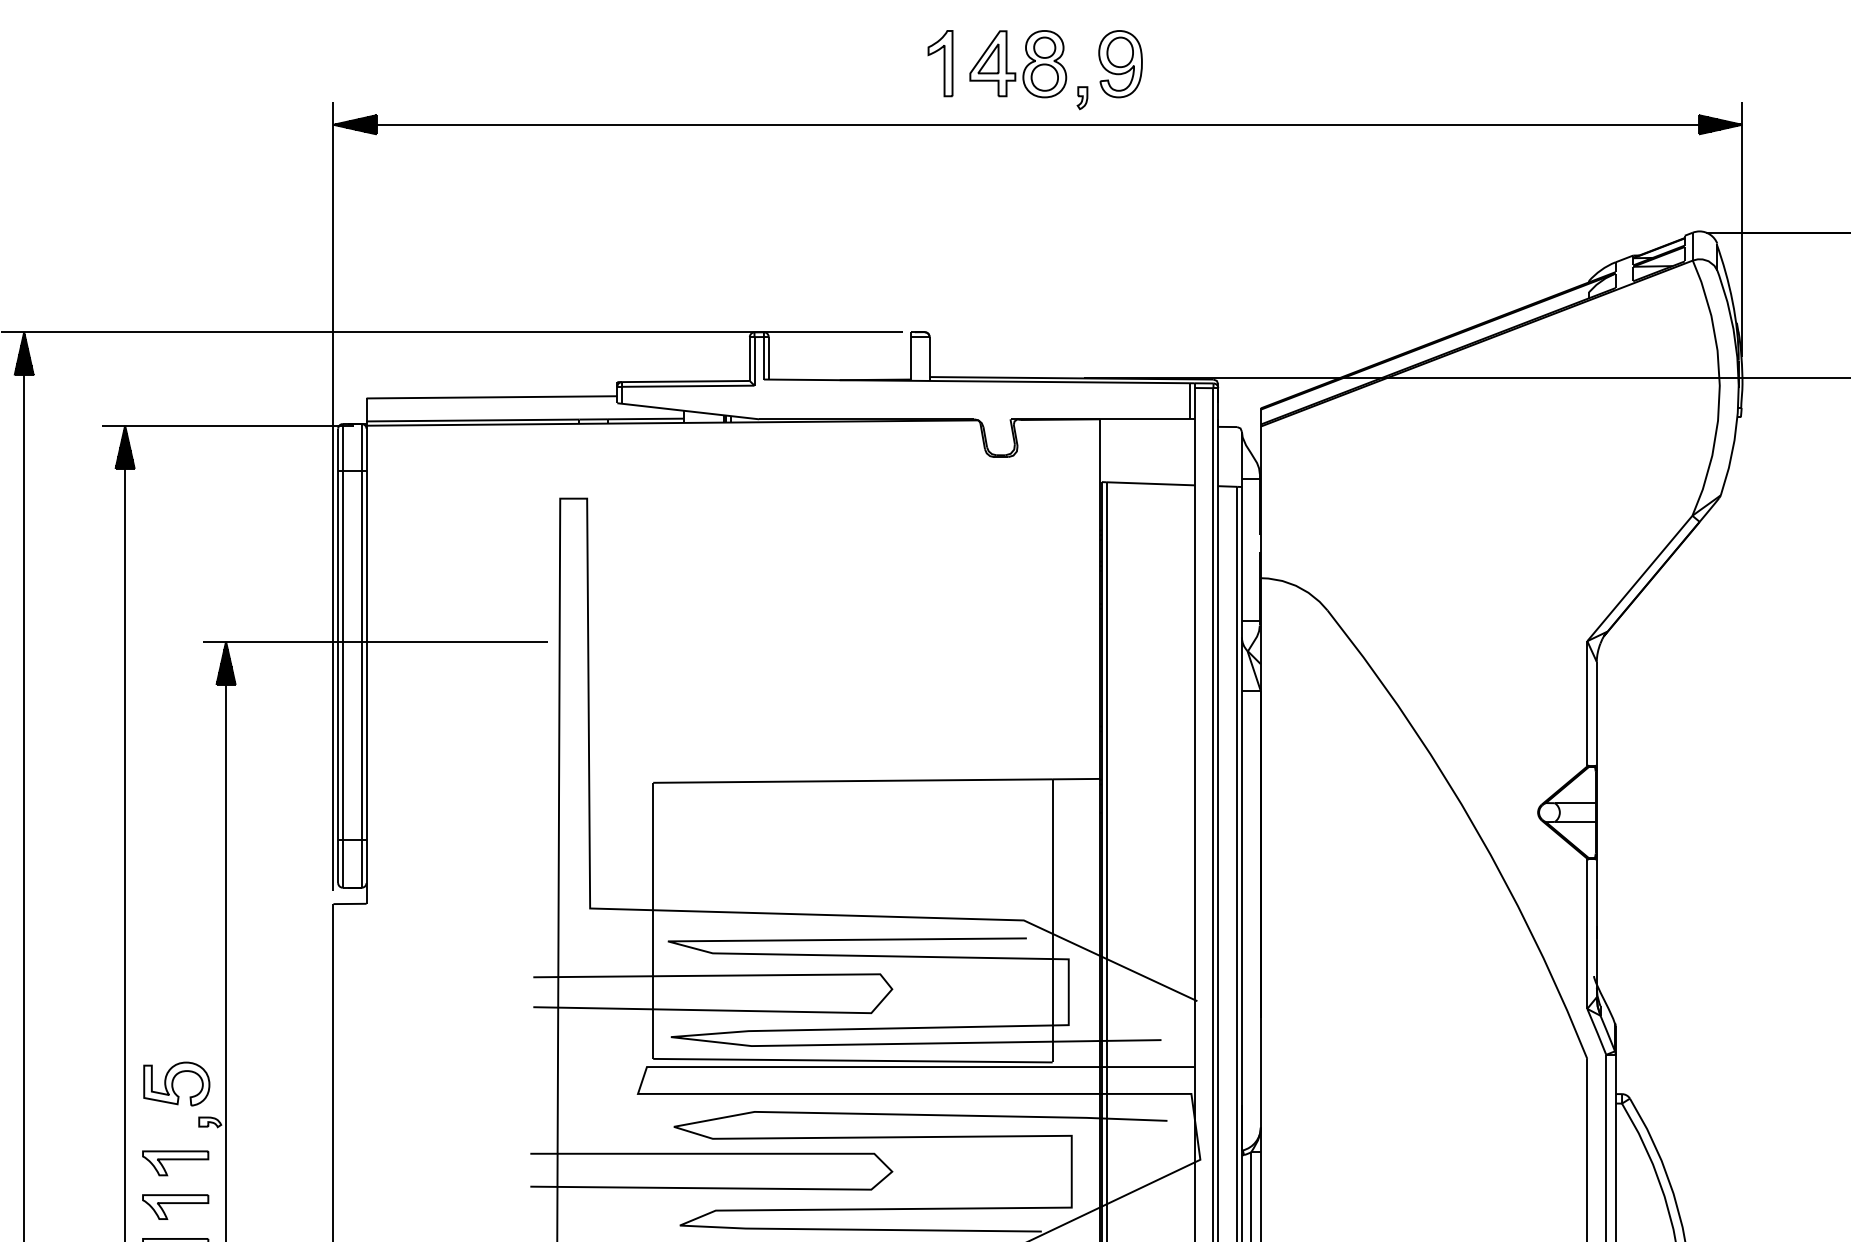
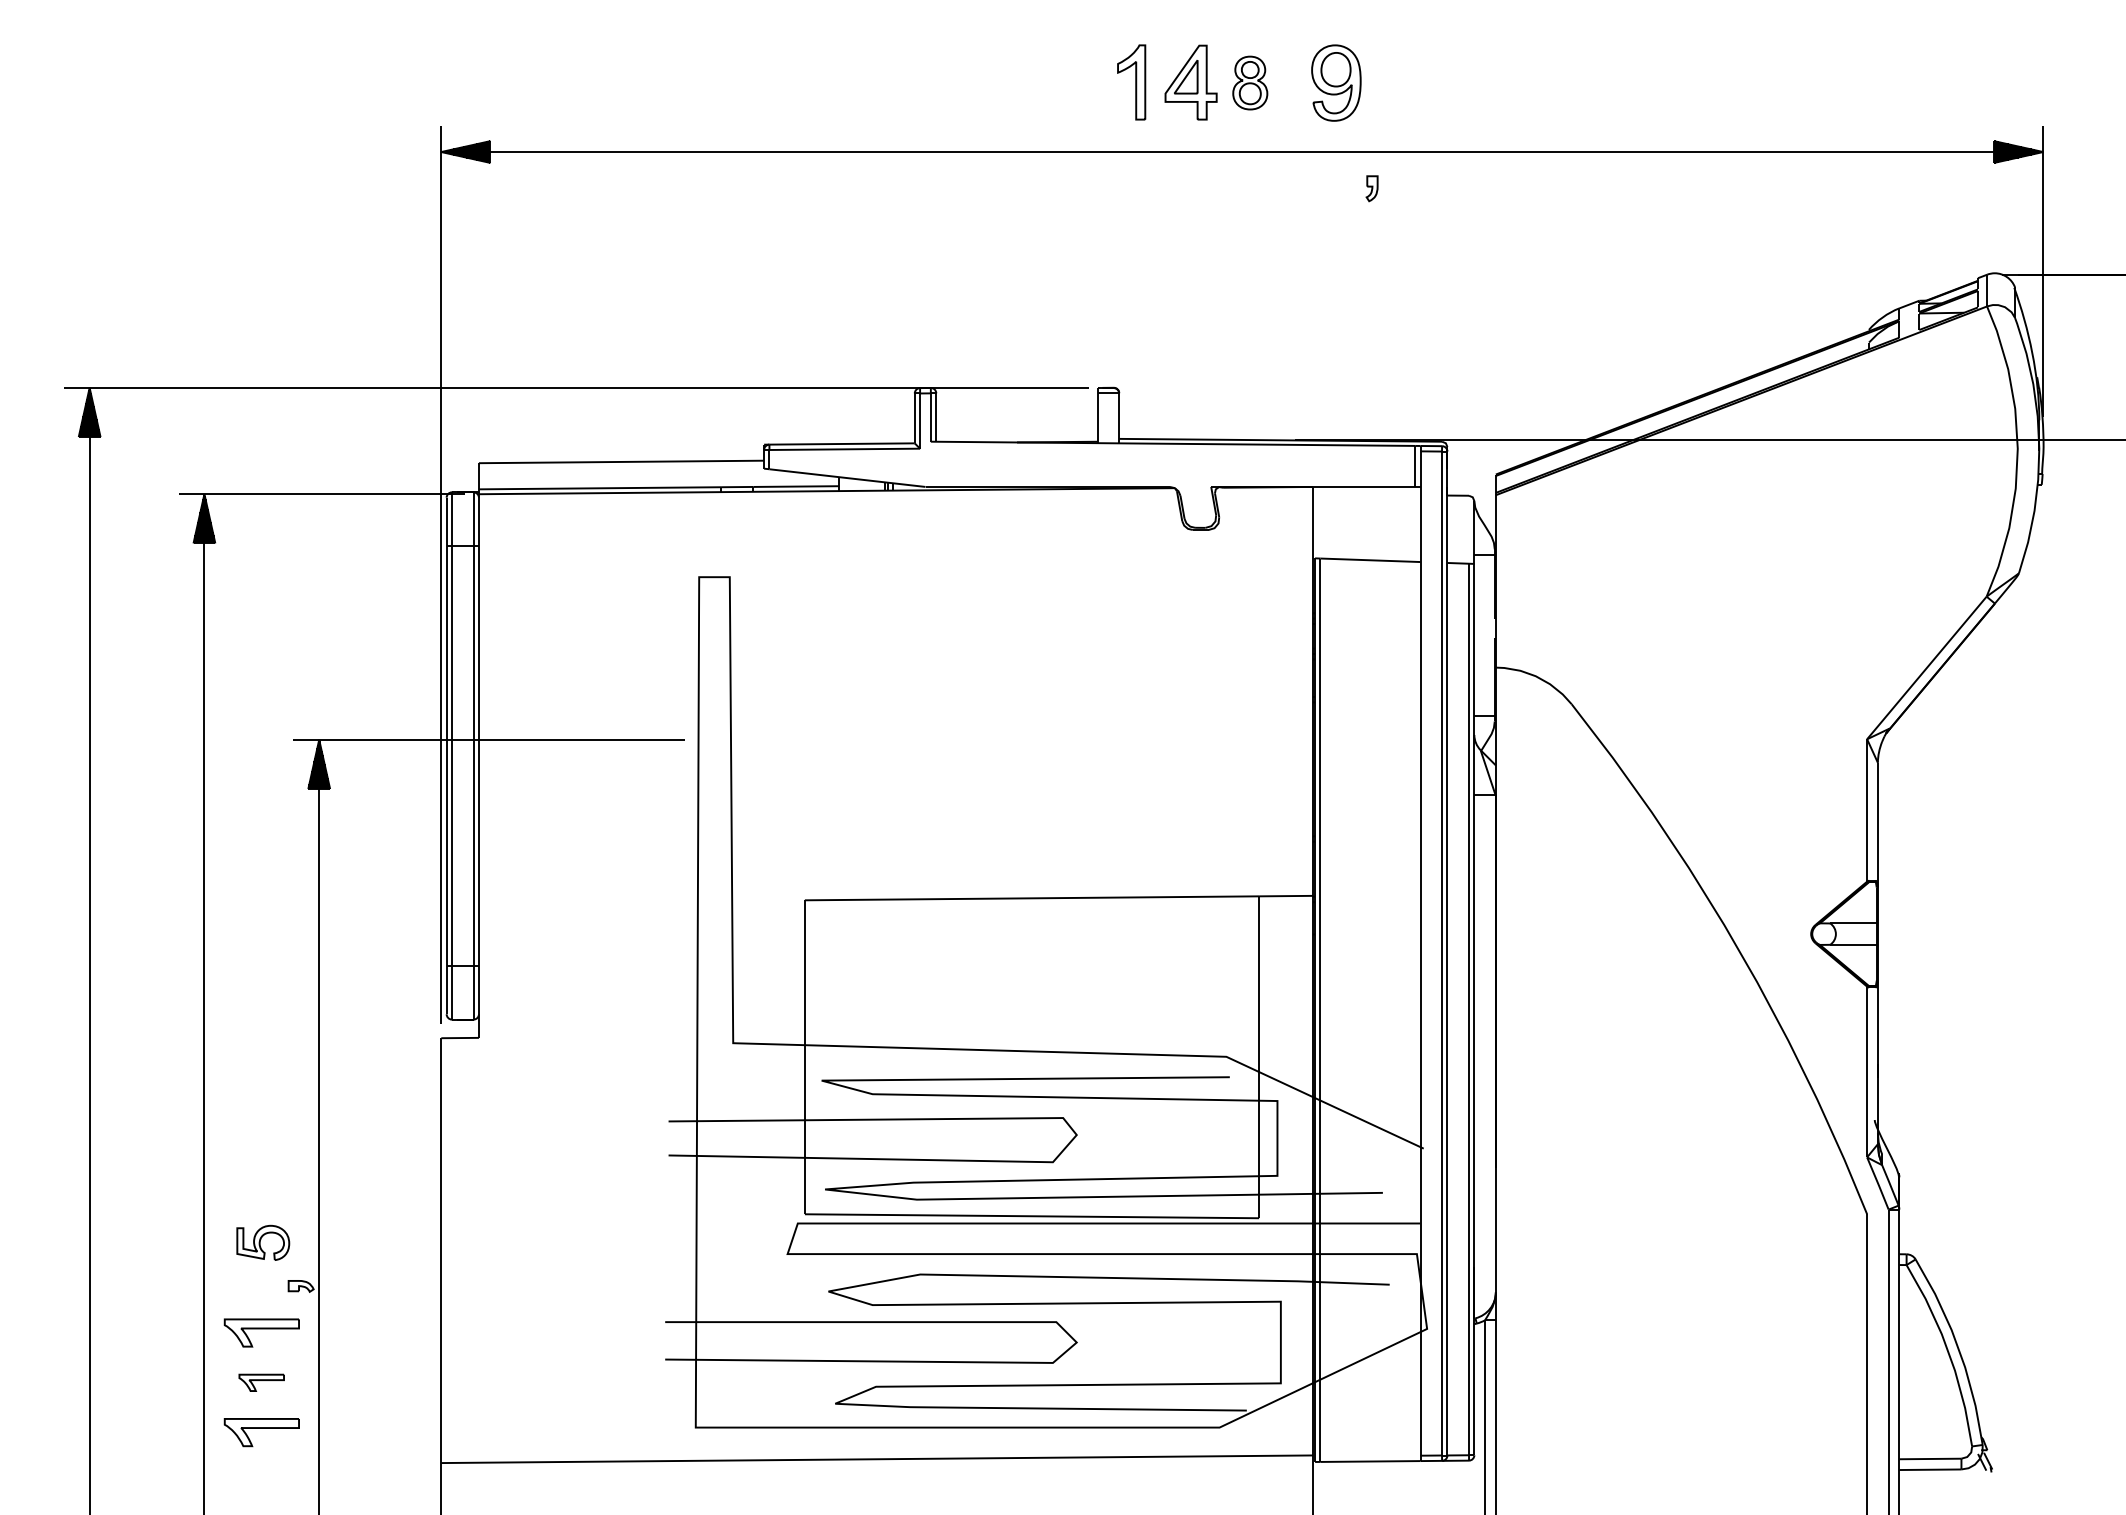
part: (1045, 63) -> (1250, 82), size x0.7
part: (1081, 97) -> (1371, 188), moved
part: (177, 1083) -> (263, 1242), size x0.7
part: (175, 1206) -> (261, 1382), size x0.6

